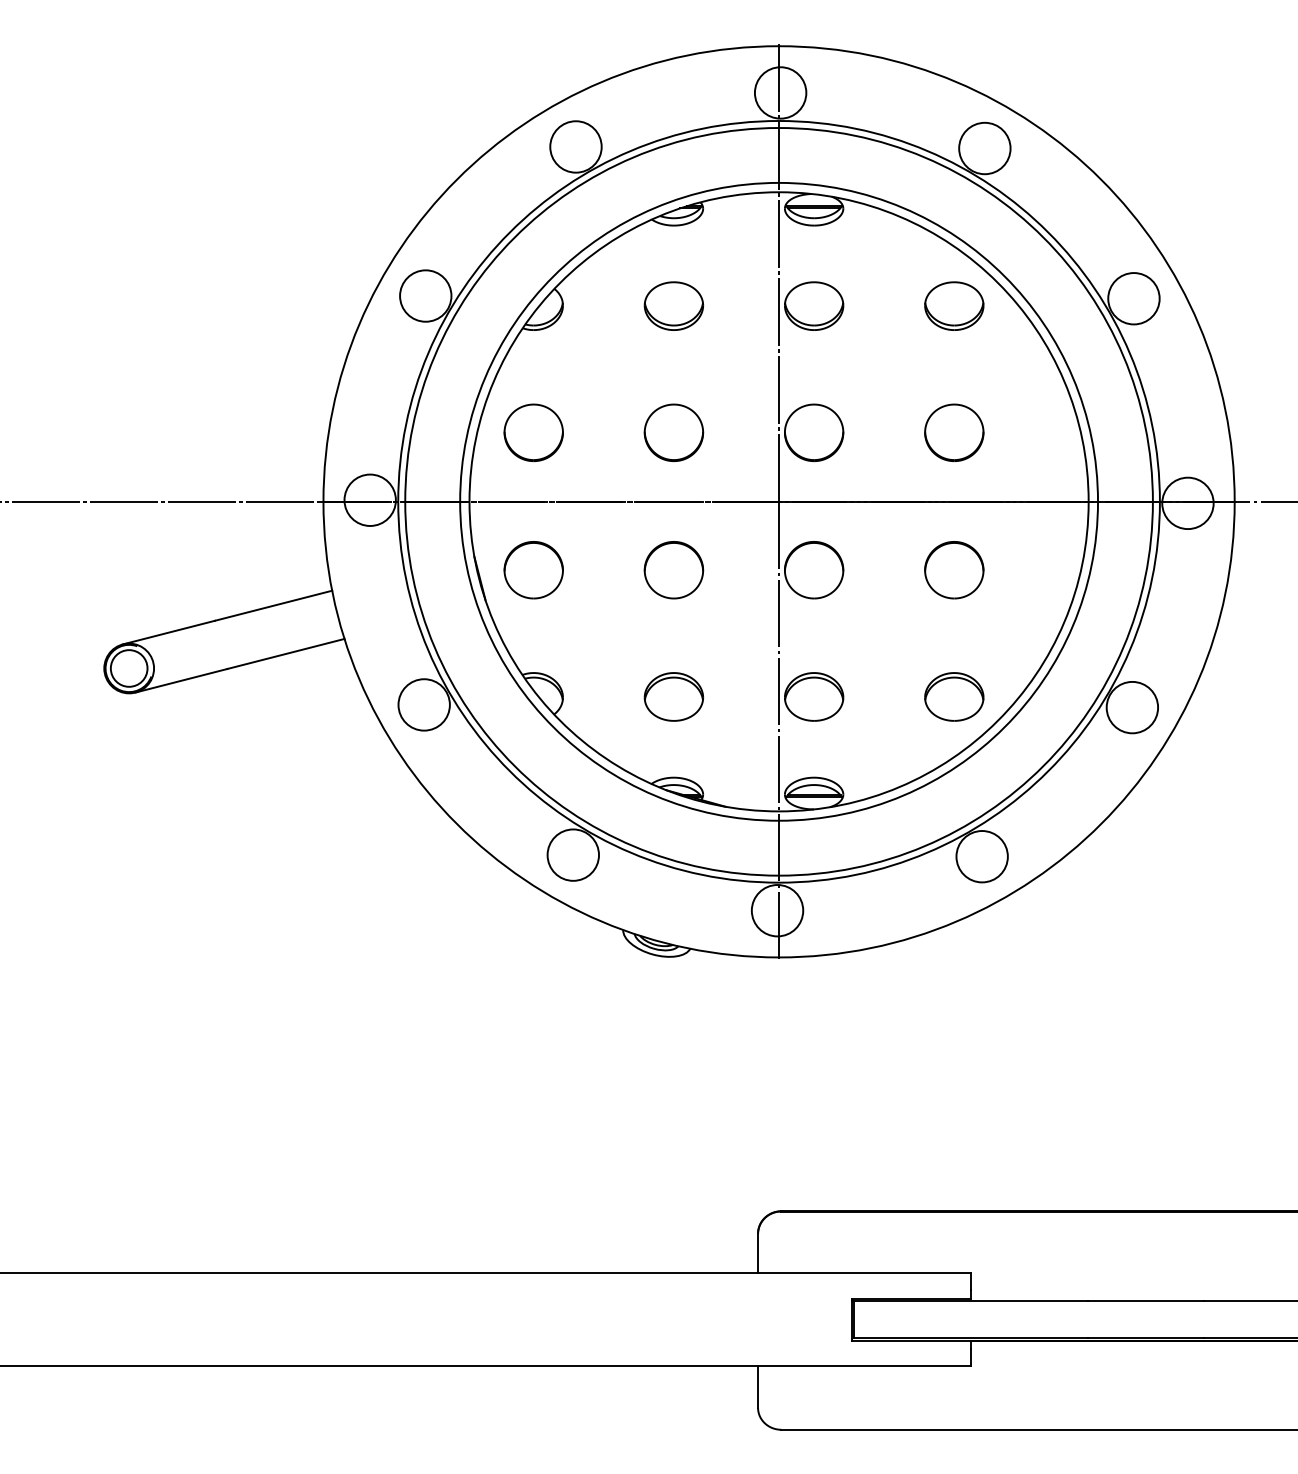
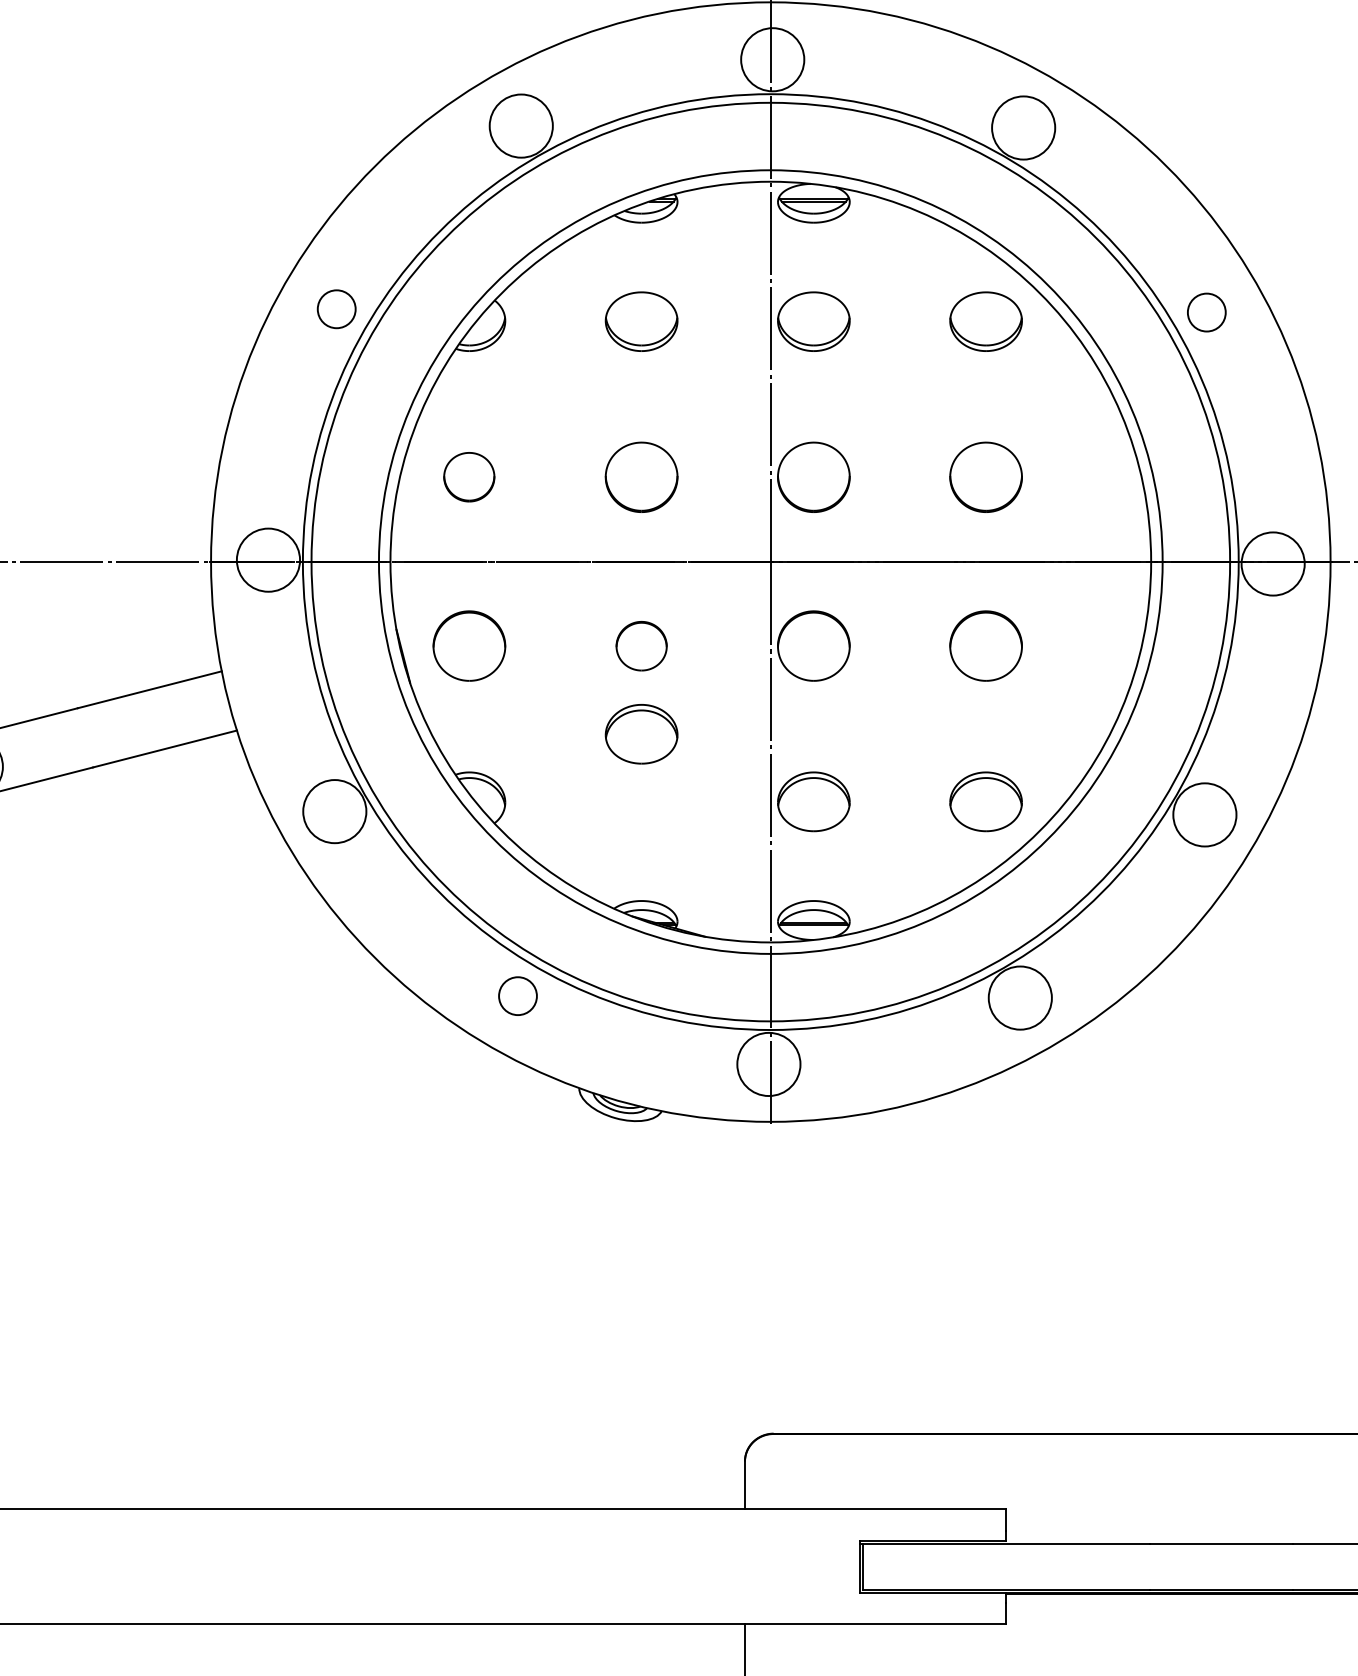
circle: (425, 295) -> (336, 308), size x0.6
circle: (1133, 298) -> (1206, 312), size x0.6
part: (533, 432) -> (469, 476), size x0.7
part: (673, 570) -> (641, 646), size x0.7
part: (673, 696) -> (641, 733), moved
circle: (573, 854) -> (518, 995), size x0.6

